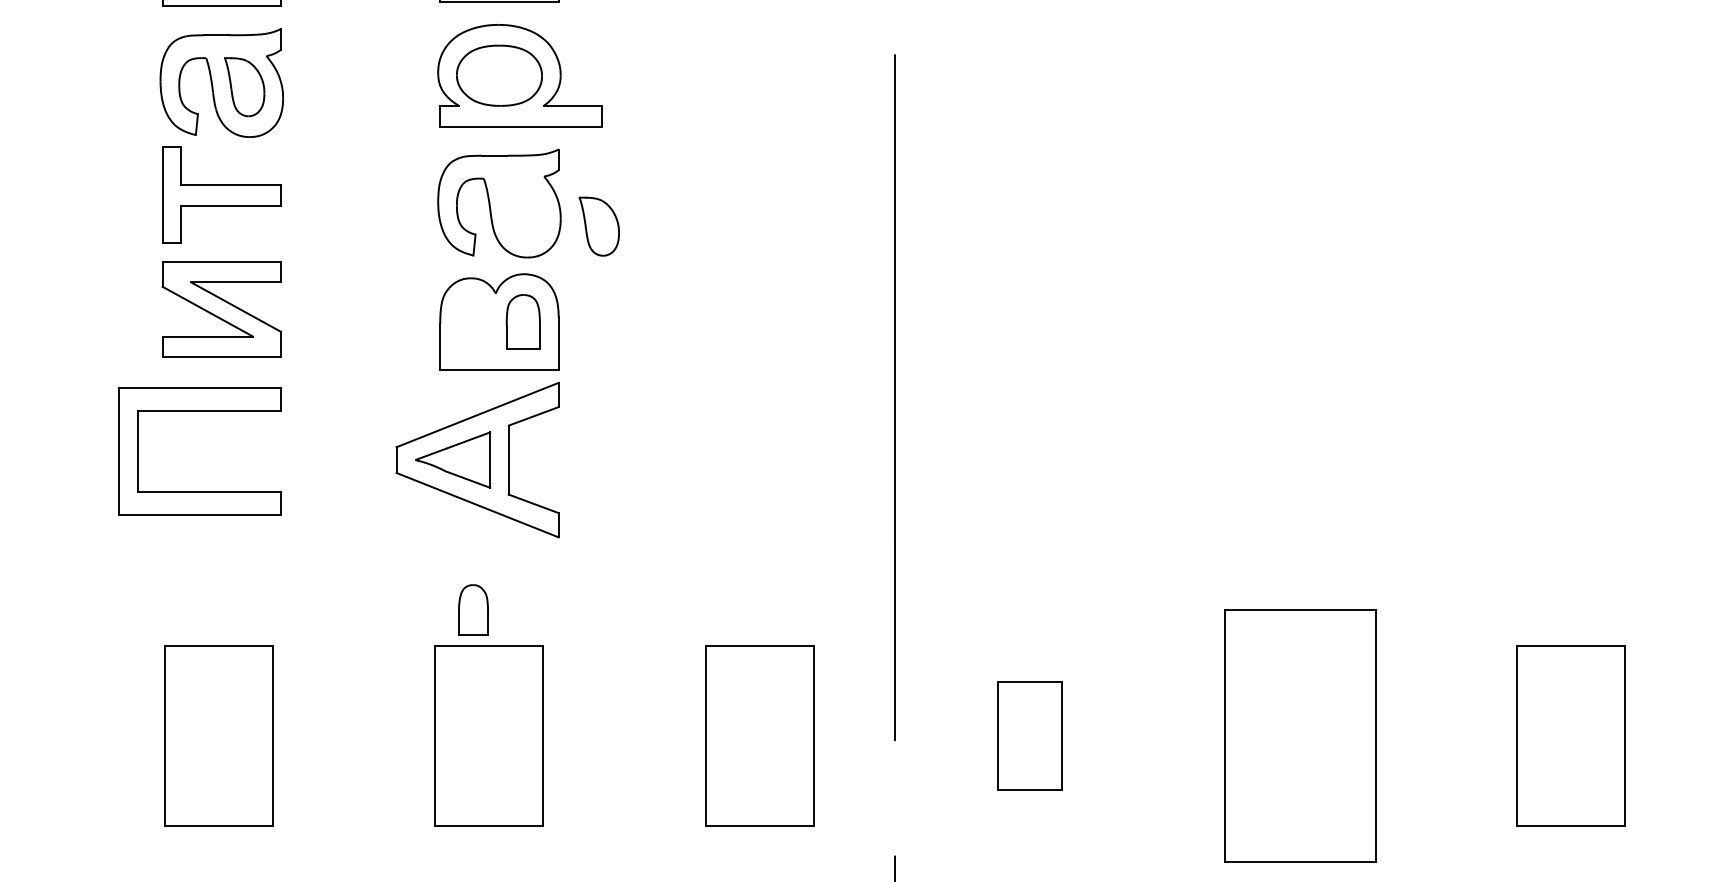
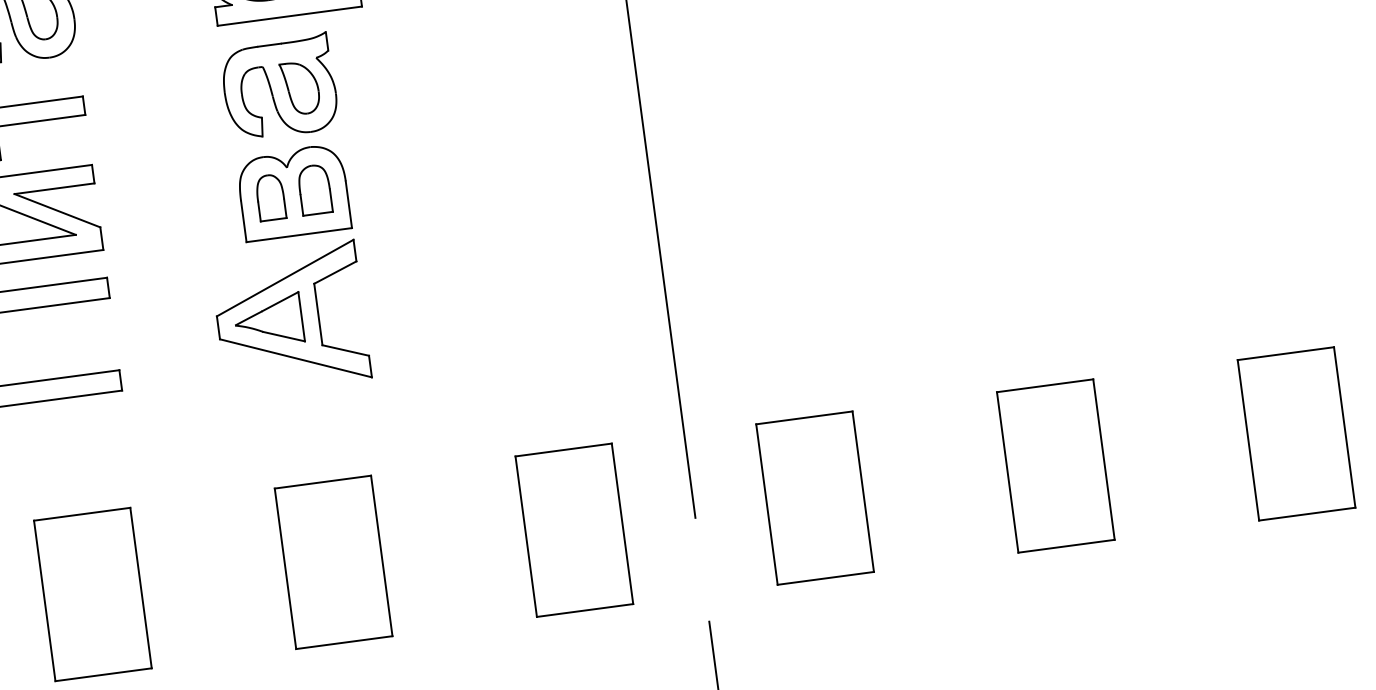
part: (598, 226) -> (299, 88), moved
part: (473, 609) -> (270, 197), moved
part: (1029, 735) -> (814, 497), size x1.67
part: (1299, 735) -> (1055, 465), size x0.71

